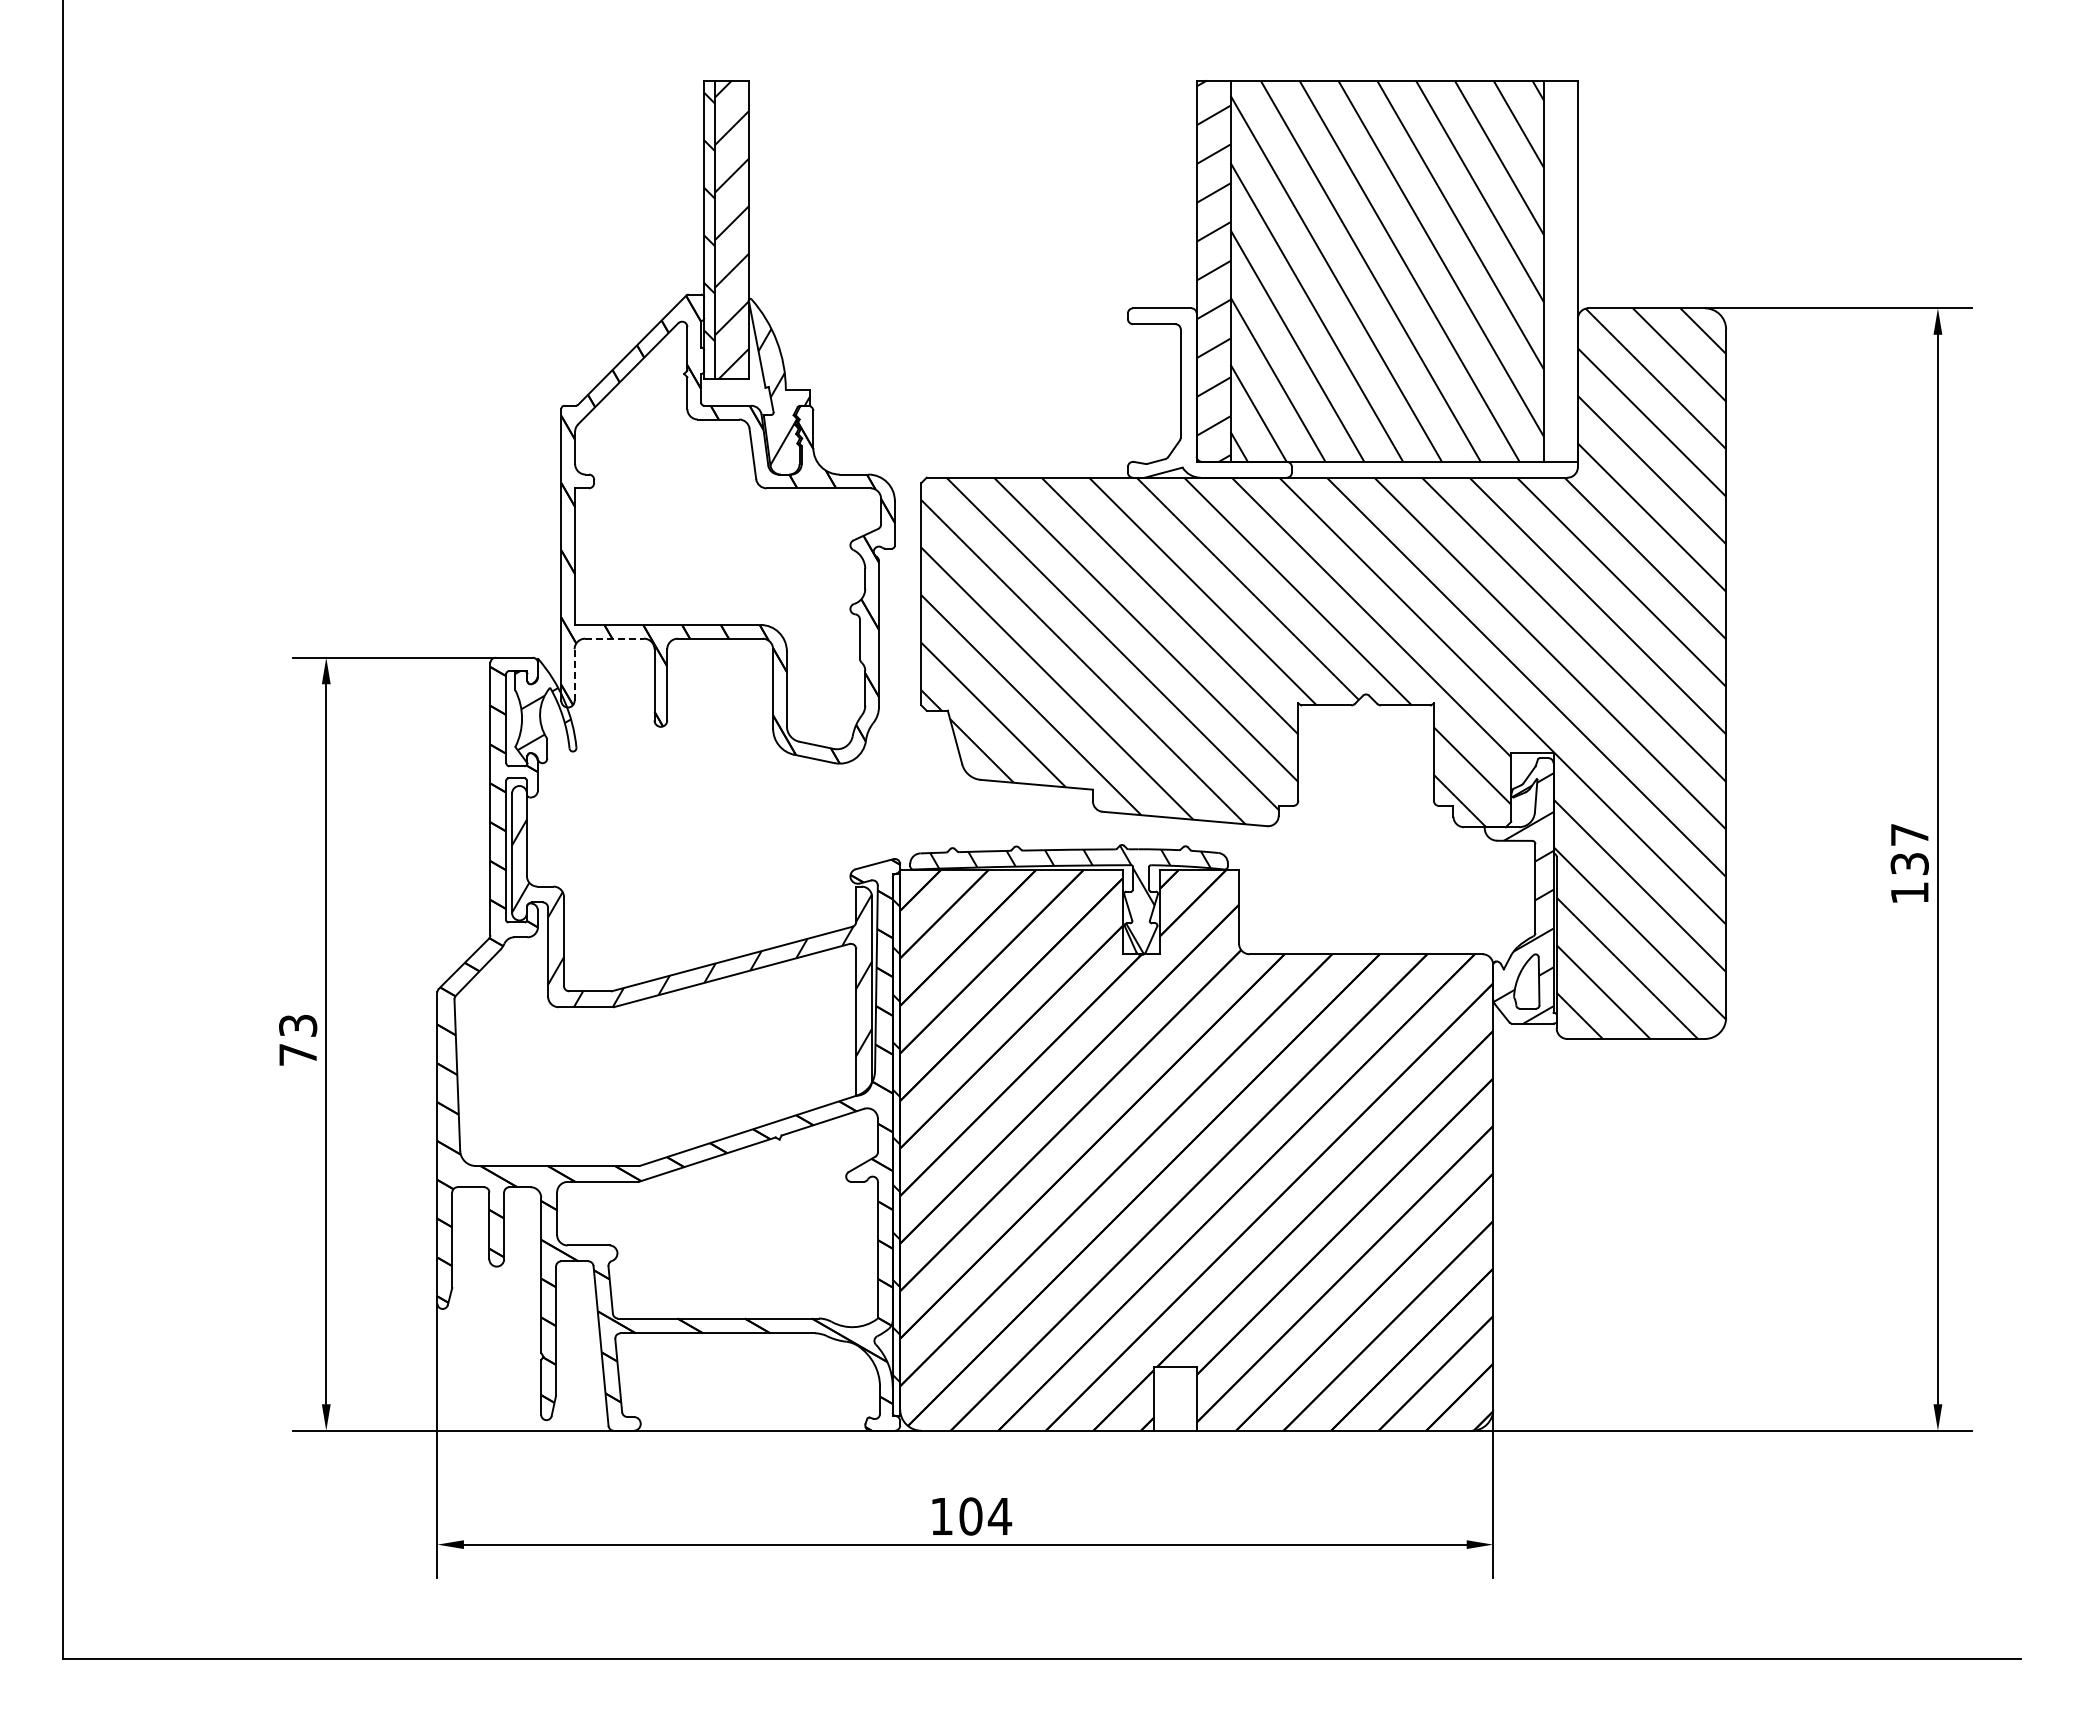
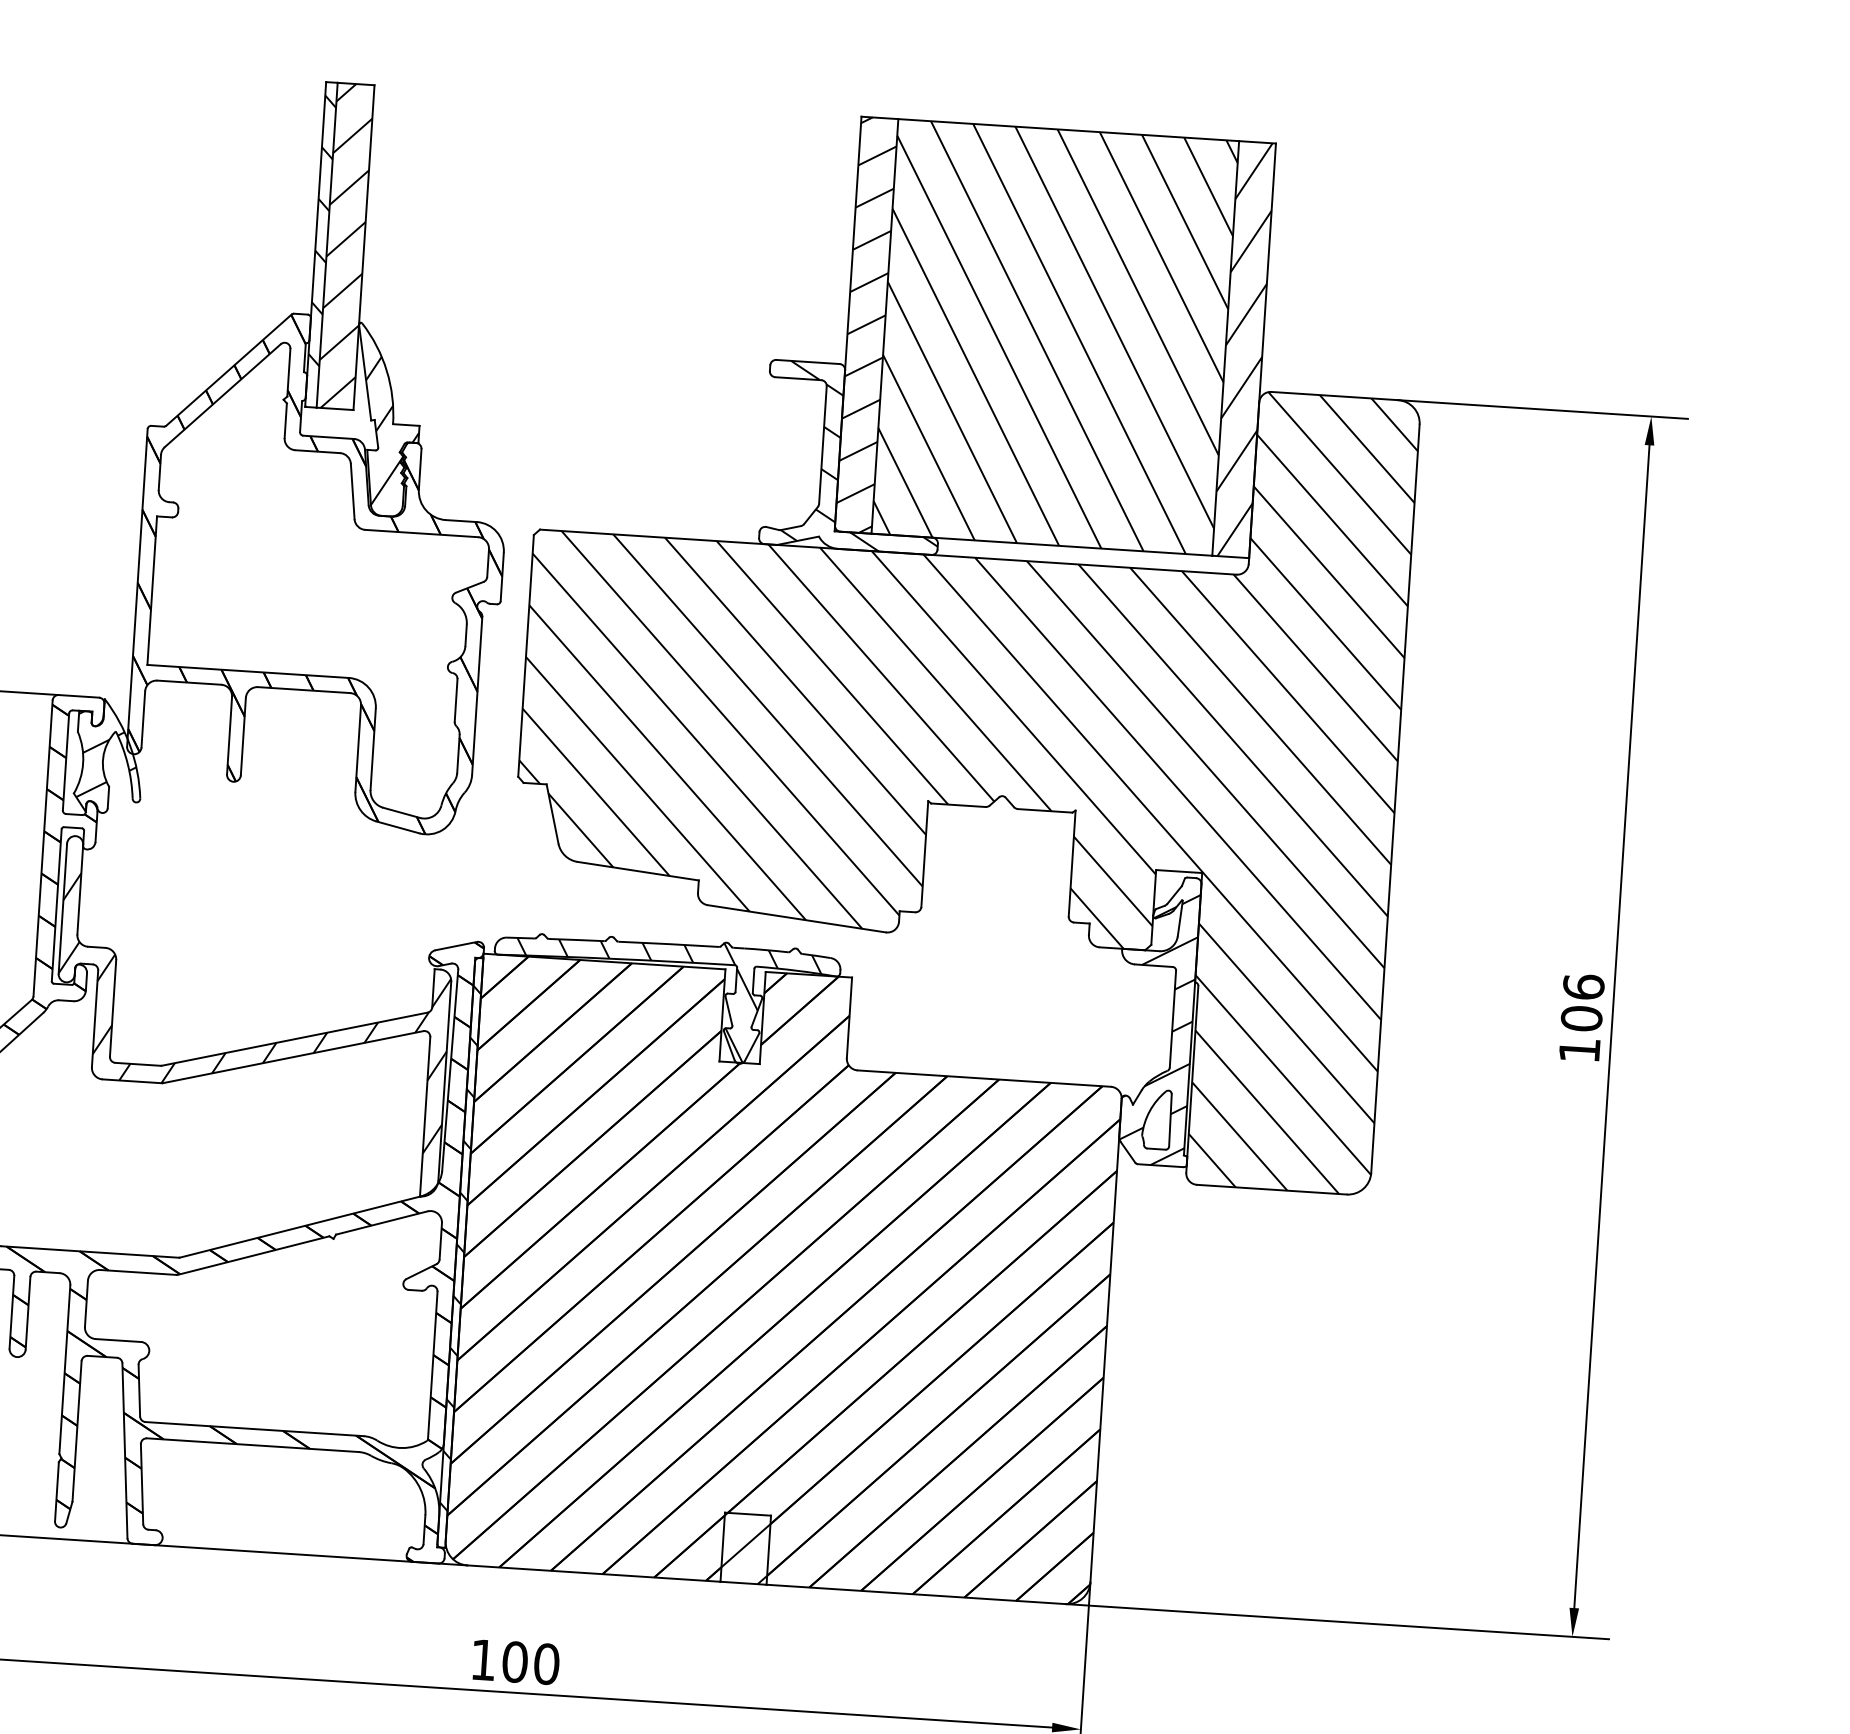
hatch: (1560, 270) -> (1243, 348), added
hatch: (1218, 392) -> (863, 457), added
line: (615, 638) -> (190, 682), dashed -> solid
line: (574, 675) -> (143, 719), dashed -> solid
text: (1909, 849) -> (1582, 1002), 137 -> 106
hatch: (1175, 1398) -> (745, 1548), added
text: (999, 1516) -> (546, 1664), 104 -> 100

